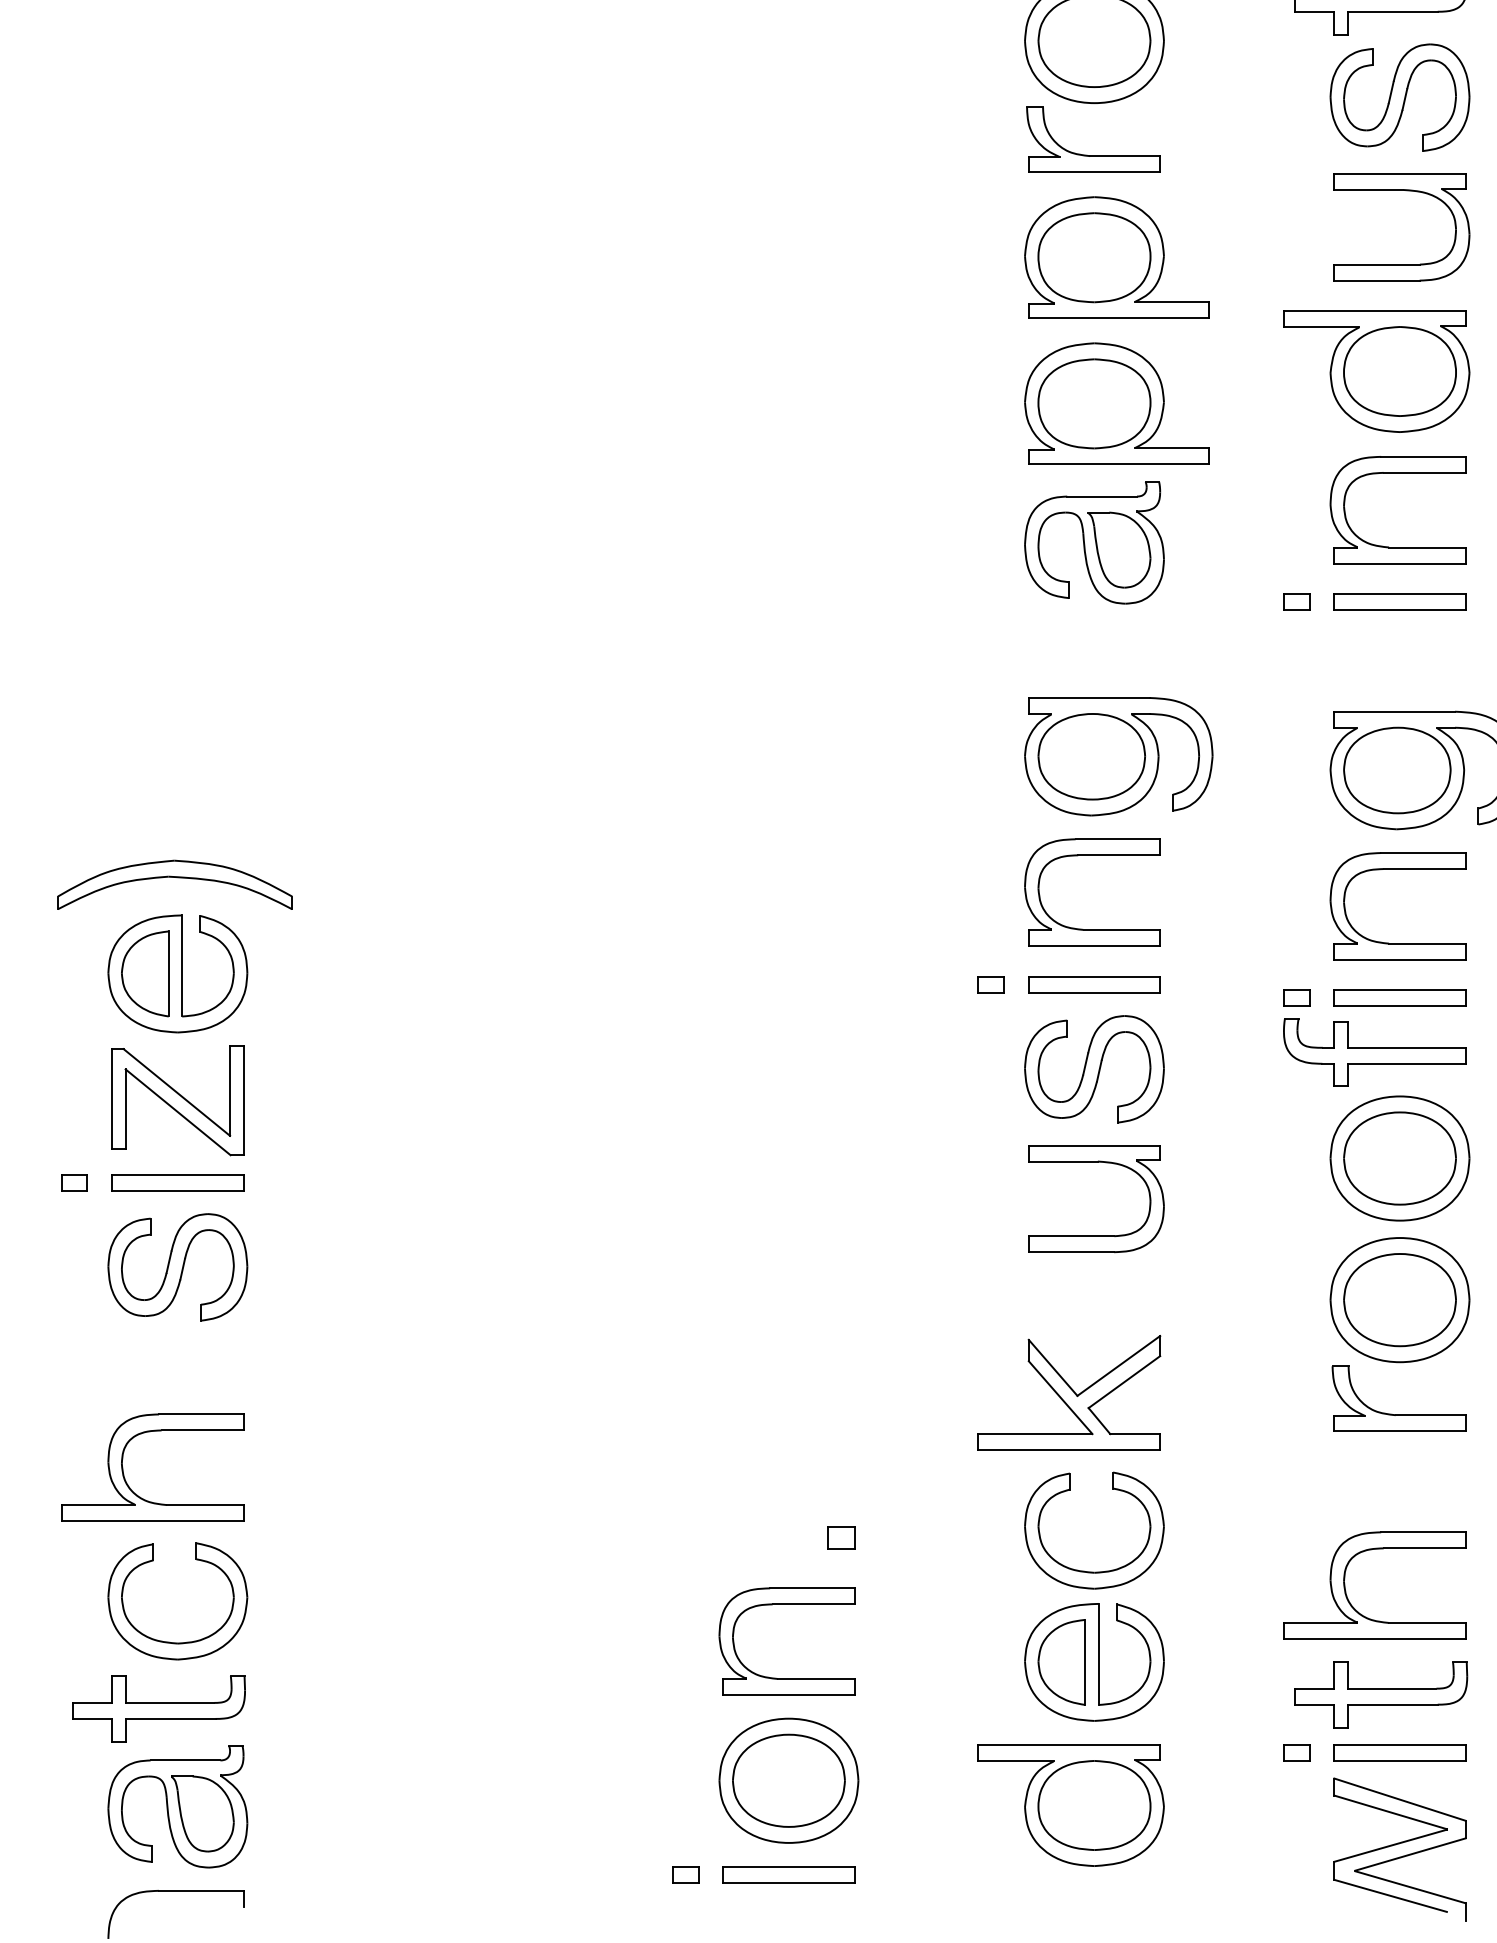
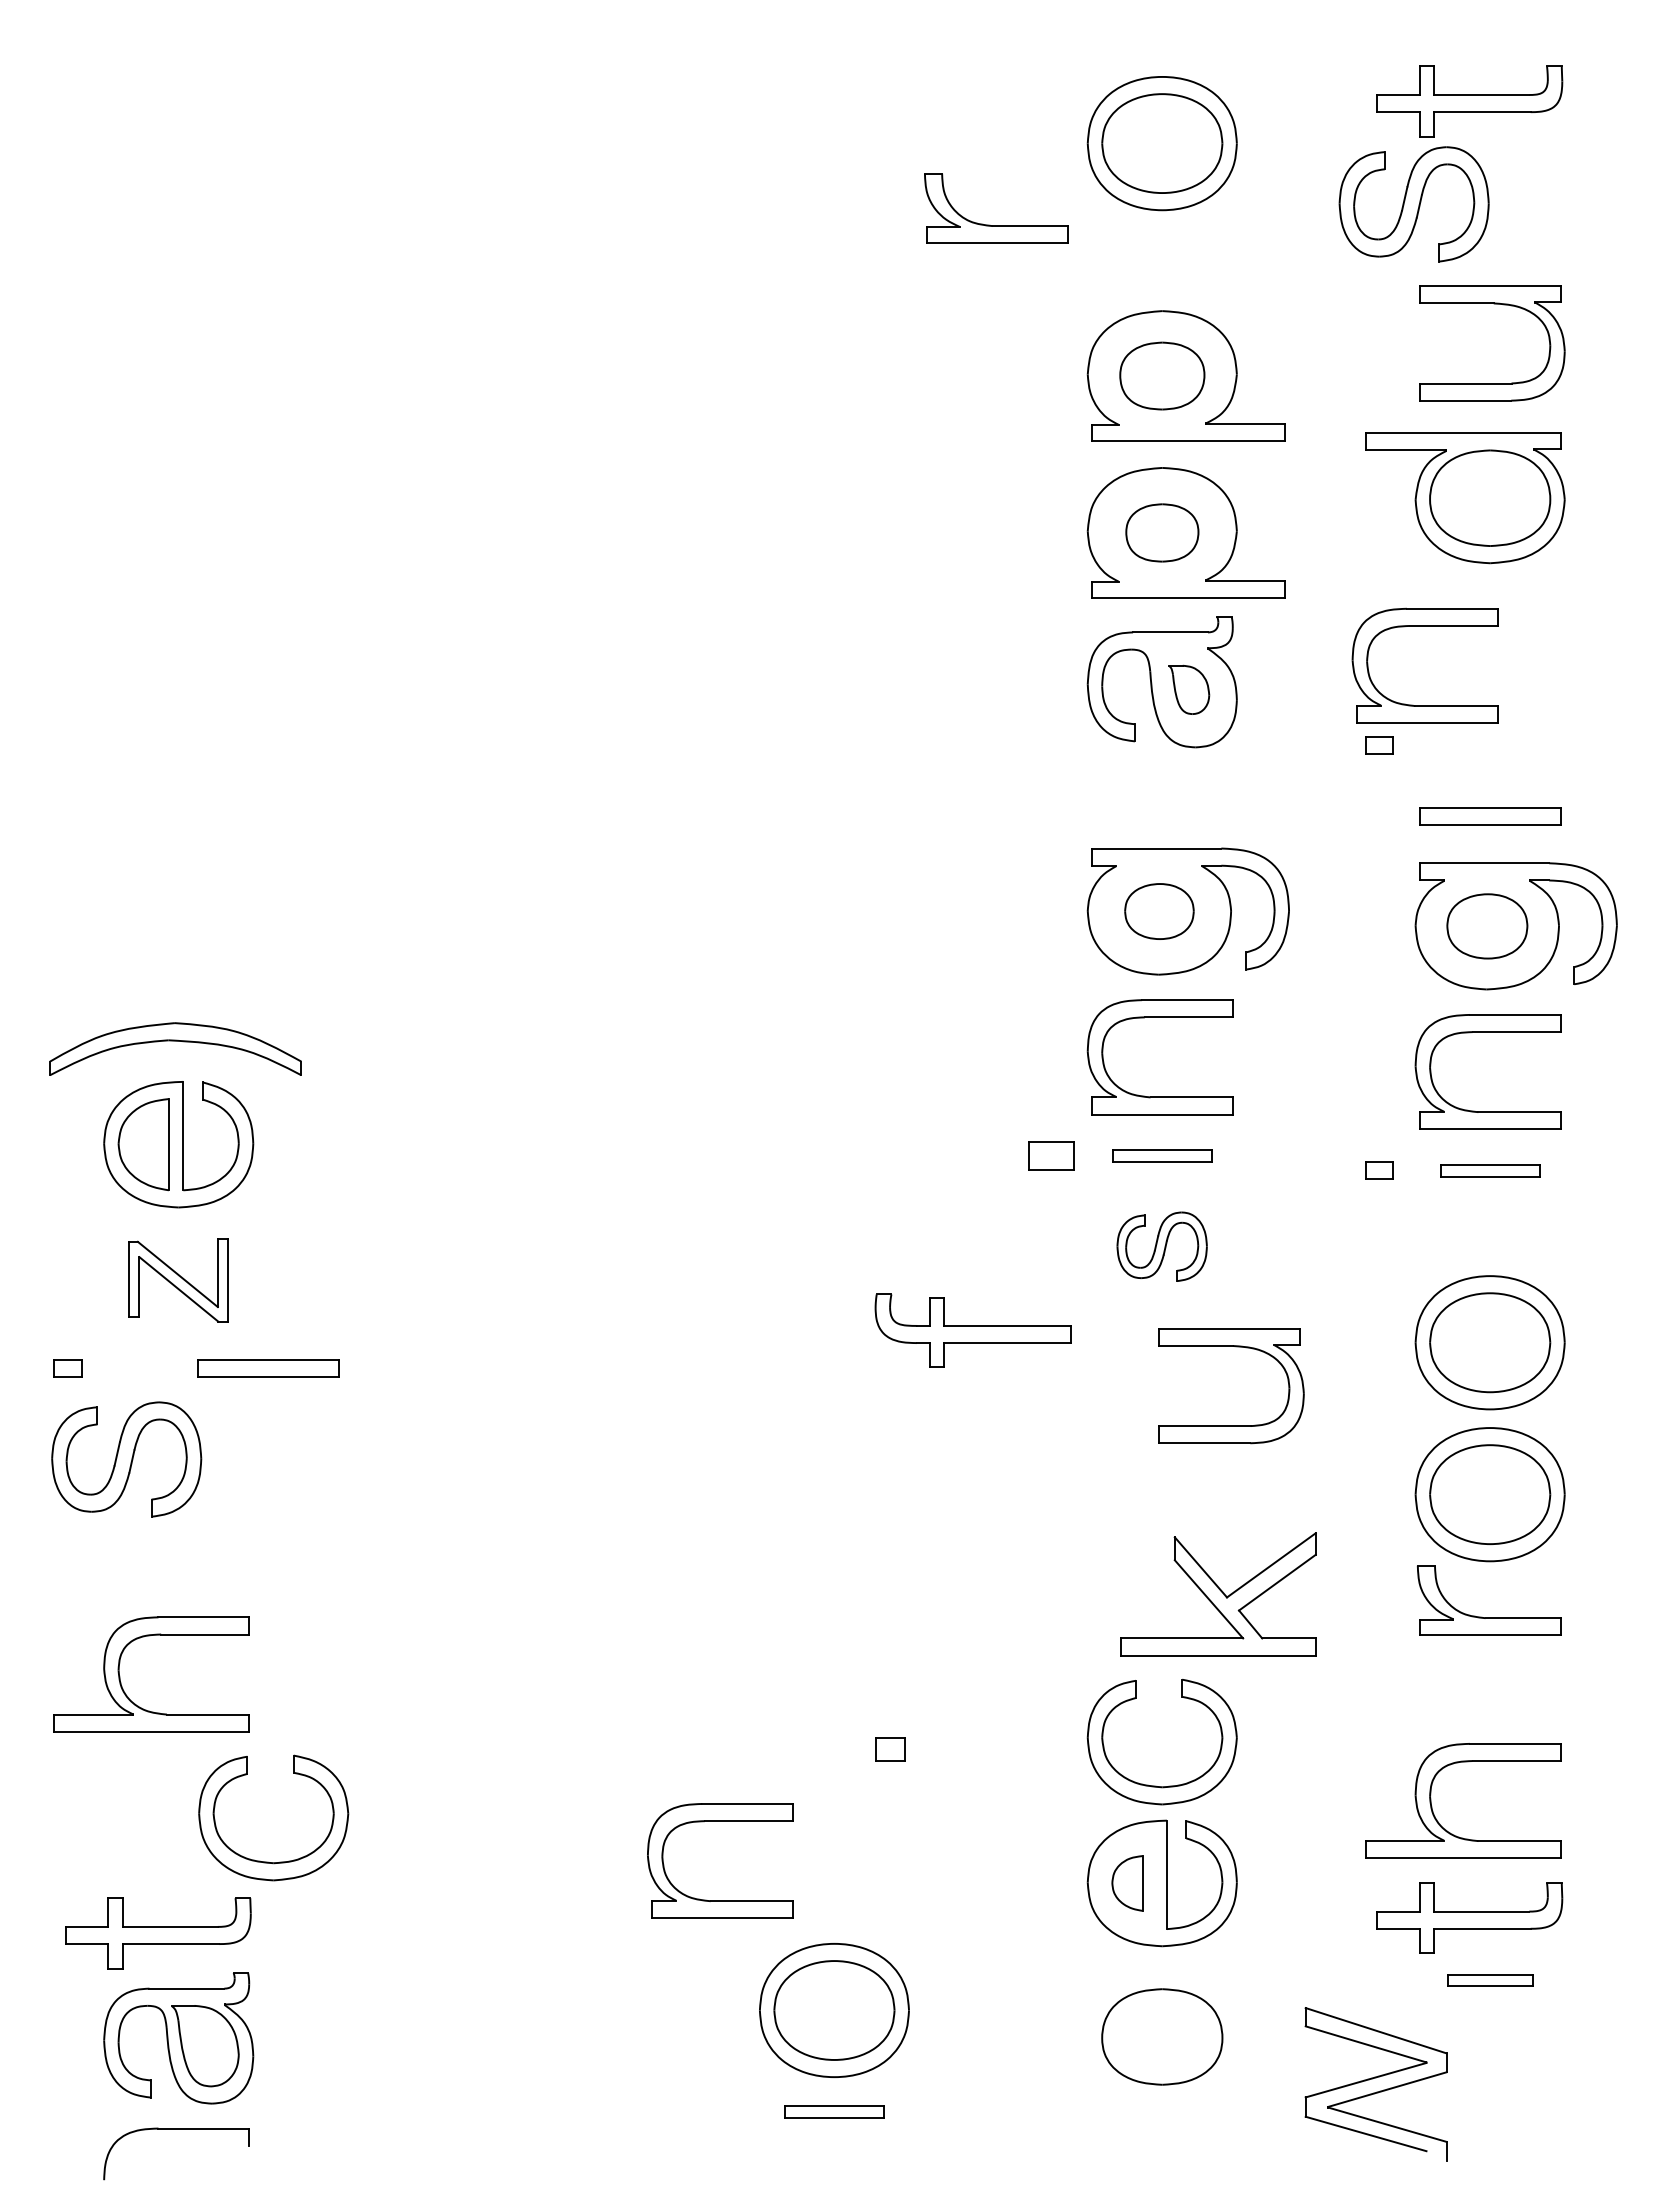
part: (1399, 97) -> (1413, 204), moved
part: (1093, 155) -> (996, 225), moved
part: (1094, 257) -> (1162, 375), size x0.7
part: (1094, 403) -> (1162, 532), size x0.6
part: (1397, 473) -> (1424, 626), moved
part: (1119, 549) -> (1189, 689), size x0.6
part: (1400, 601) -> (1490, 816), moved
part: (1091, 756) -> (1159, 911), size x0.6
part: (1397, 770) -> (1487, 926), size x0.7
part: (991, 984) -> (1051, 1155), size x1.6
part: (1094, 984) -> (1162, 1155), size x0.7
part: (1400, 998) -> (1490, 1170), size x0.7
part: (1374, 1052) -> (972, 1330), moved
part: (1093, 1068) -> (1161, 1246), size x0.6
part: (177, 1100) -> (178, 1280), size x0.7
part: (177, 1182) -> (268, 1368), moved
part: (1096, 1235) -> (1231, 1425), moved
part: (177, 1267) -> (126, 1459), moved
part: (1069, 1393) -> (1218, 1594), moved
part: (787, 1604) -> (720, 1821), moved
part: (173, 1641) -> (268, 1861), moved
part: (1062, 1662) -> (1127, 1883), size x0.6
part: (1296, 1752) -> (1379, 1980), removed
part: (1400, 1752) -> (1490, 1980), size x0.6
part: (1071, 1805) -> (1137, 2036), removed
part: (1399, 1849) -> (1375, 2084), moved
part: (685, 1874) -> (723, 2111), removed
part: (789, 1874) -> (834, 2111), size x0.7

